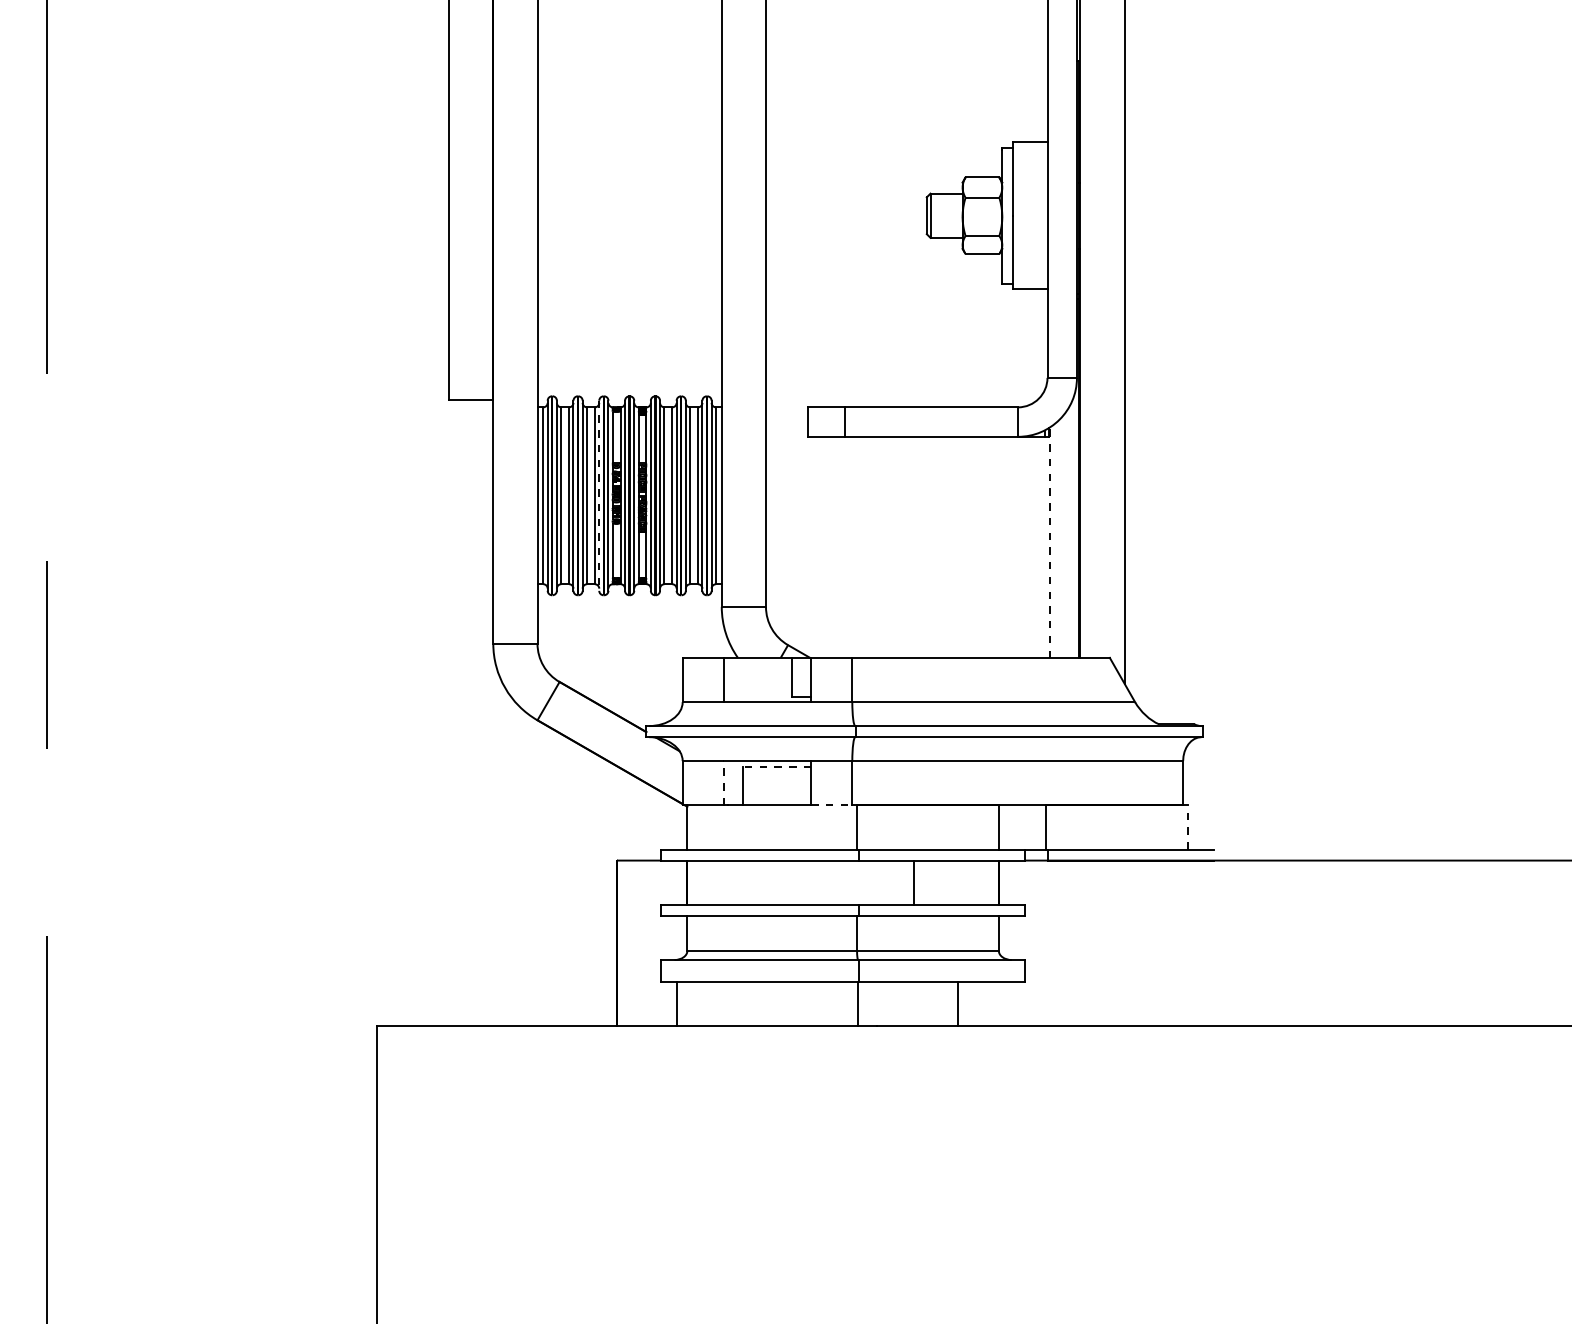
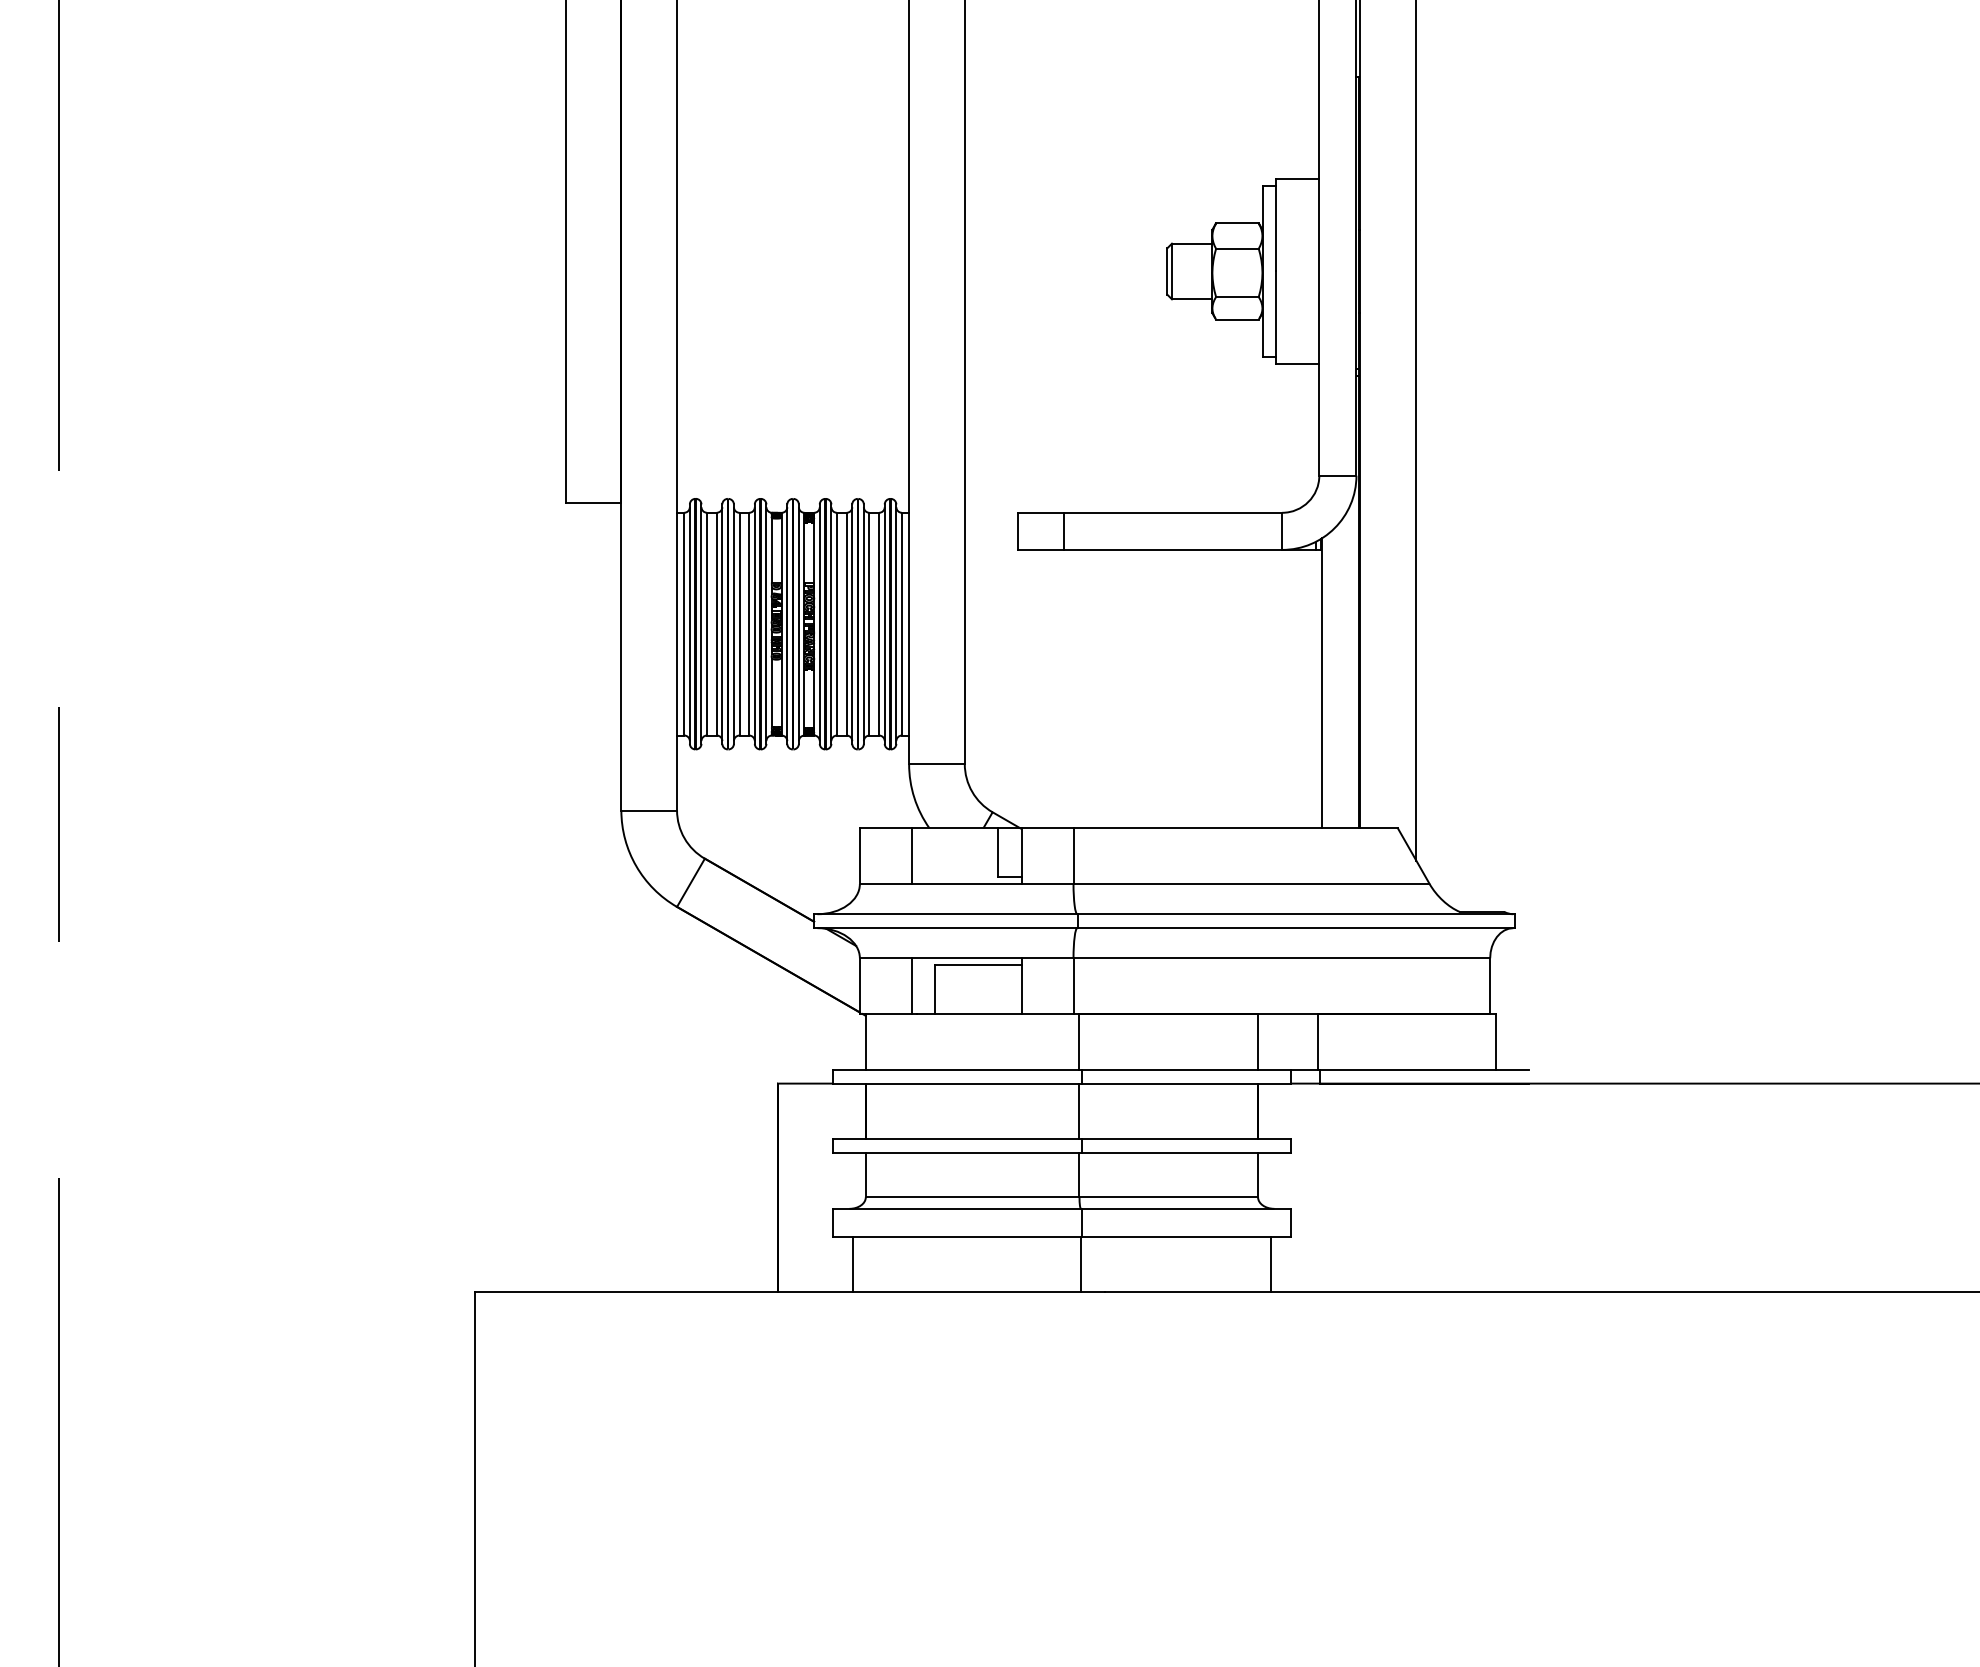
line: (599, 496) -> (754, 624), dashed -> solid
line: (1050, 542) -> (1322, 682), dashed -> solid
line: (776, 766) -> (978, 965), dashed -> solid
line: (723, 783) -> (911, 986), dashed -> solid
line: (831, 804) -> (1047, 1013), dashed -> solid
line: (1188, 827) -> (1496, 1041), dashed -> solid
line: (914, 882) -> (1079, 1111), moved
line: (957, 1004) -> (1271, 1264), moved

